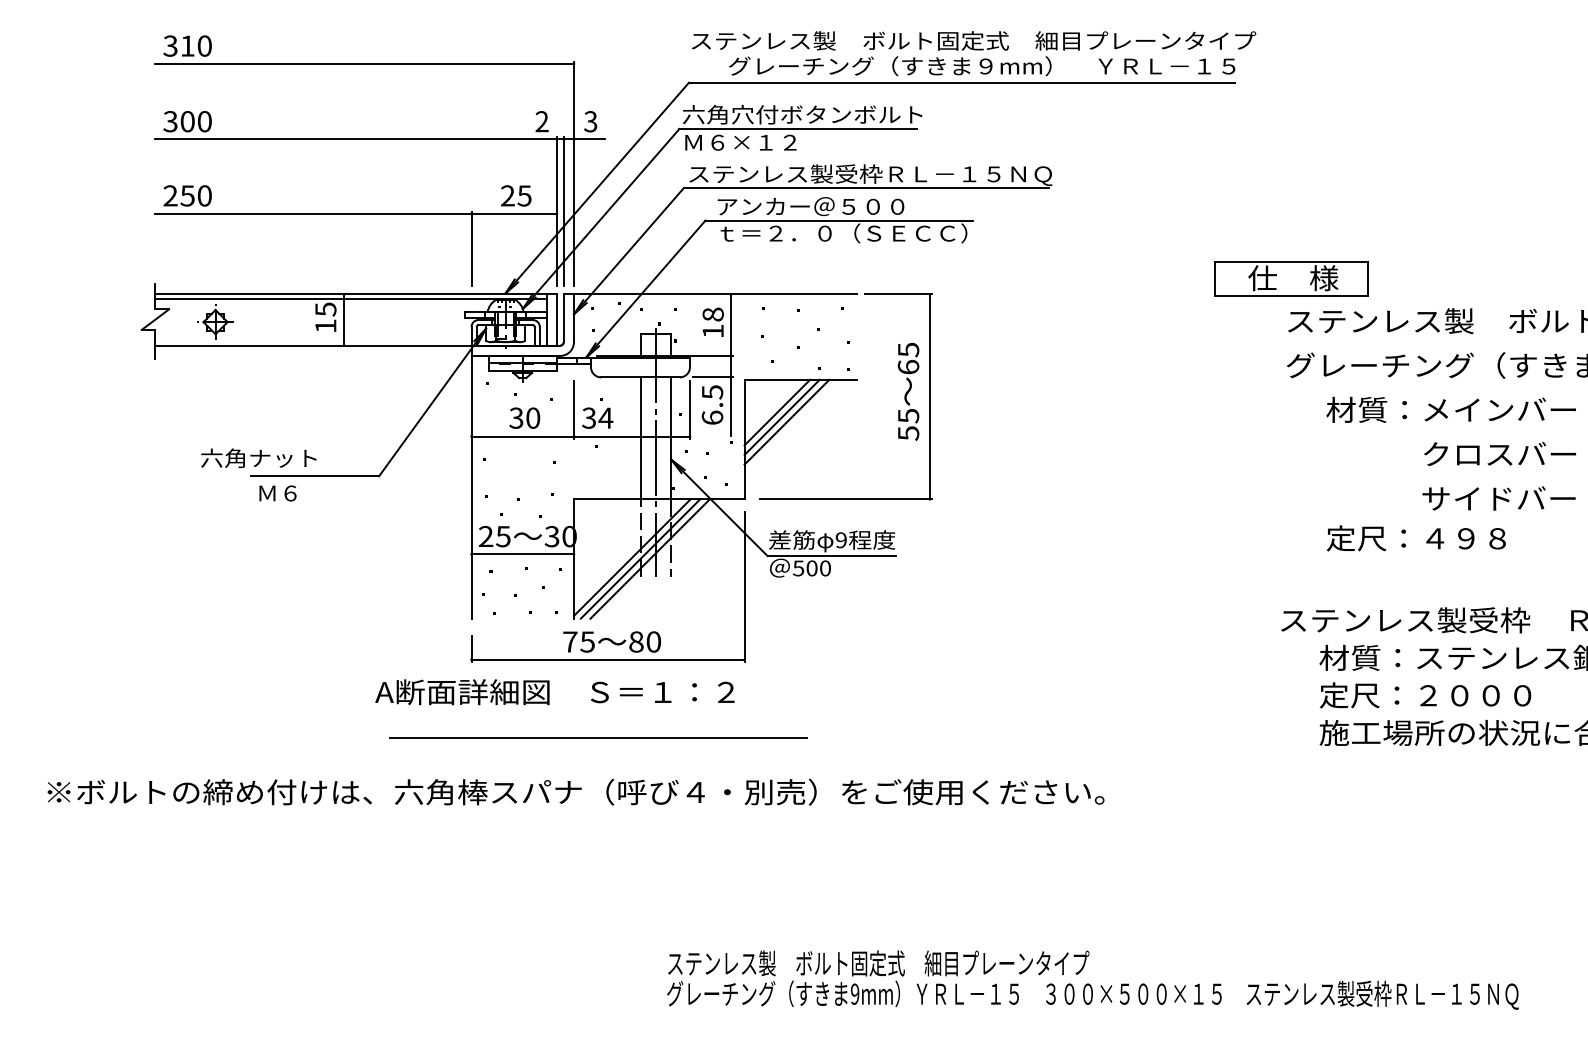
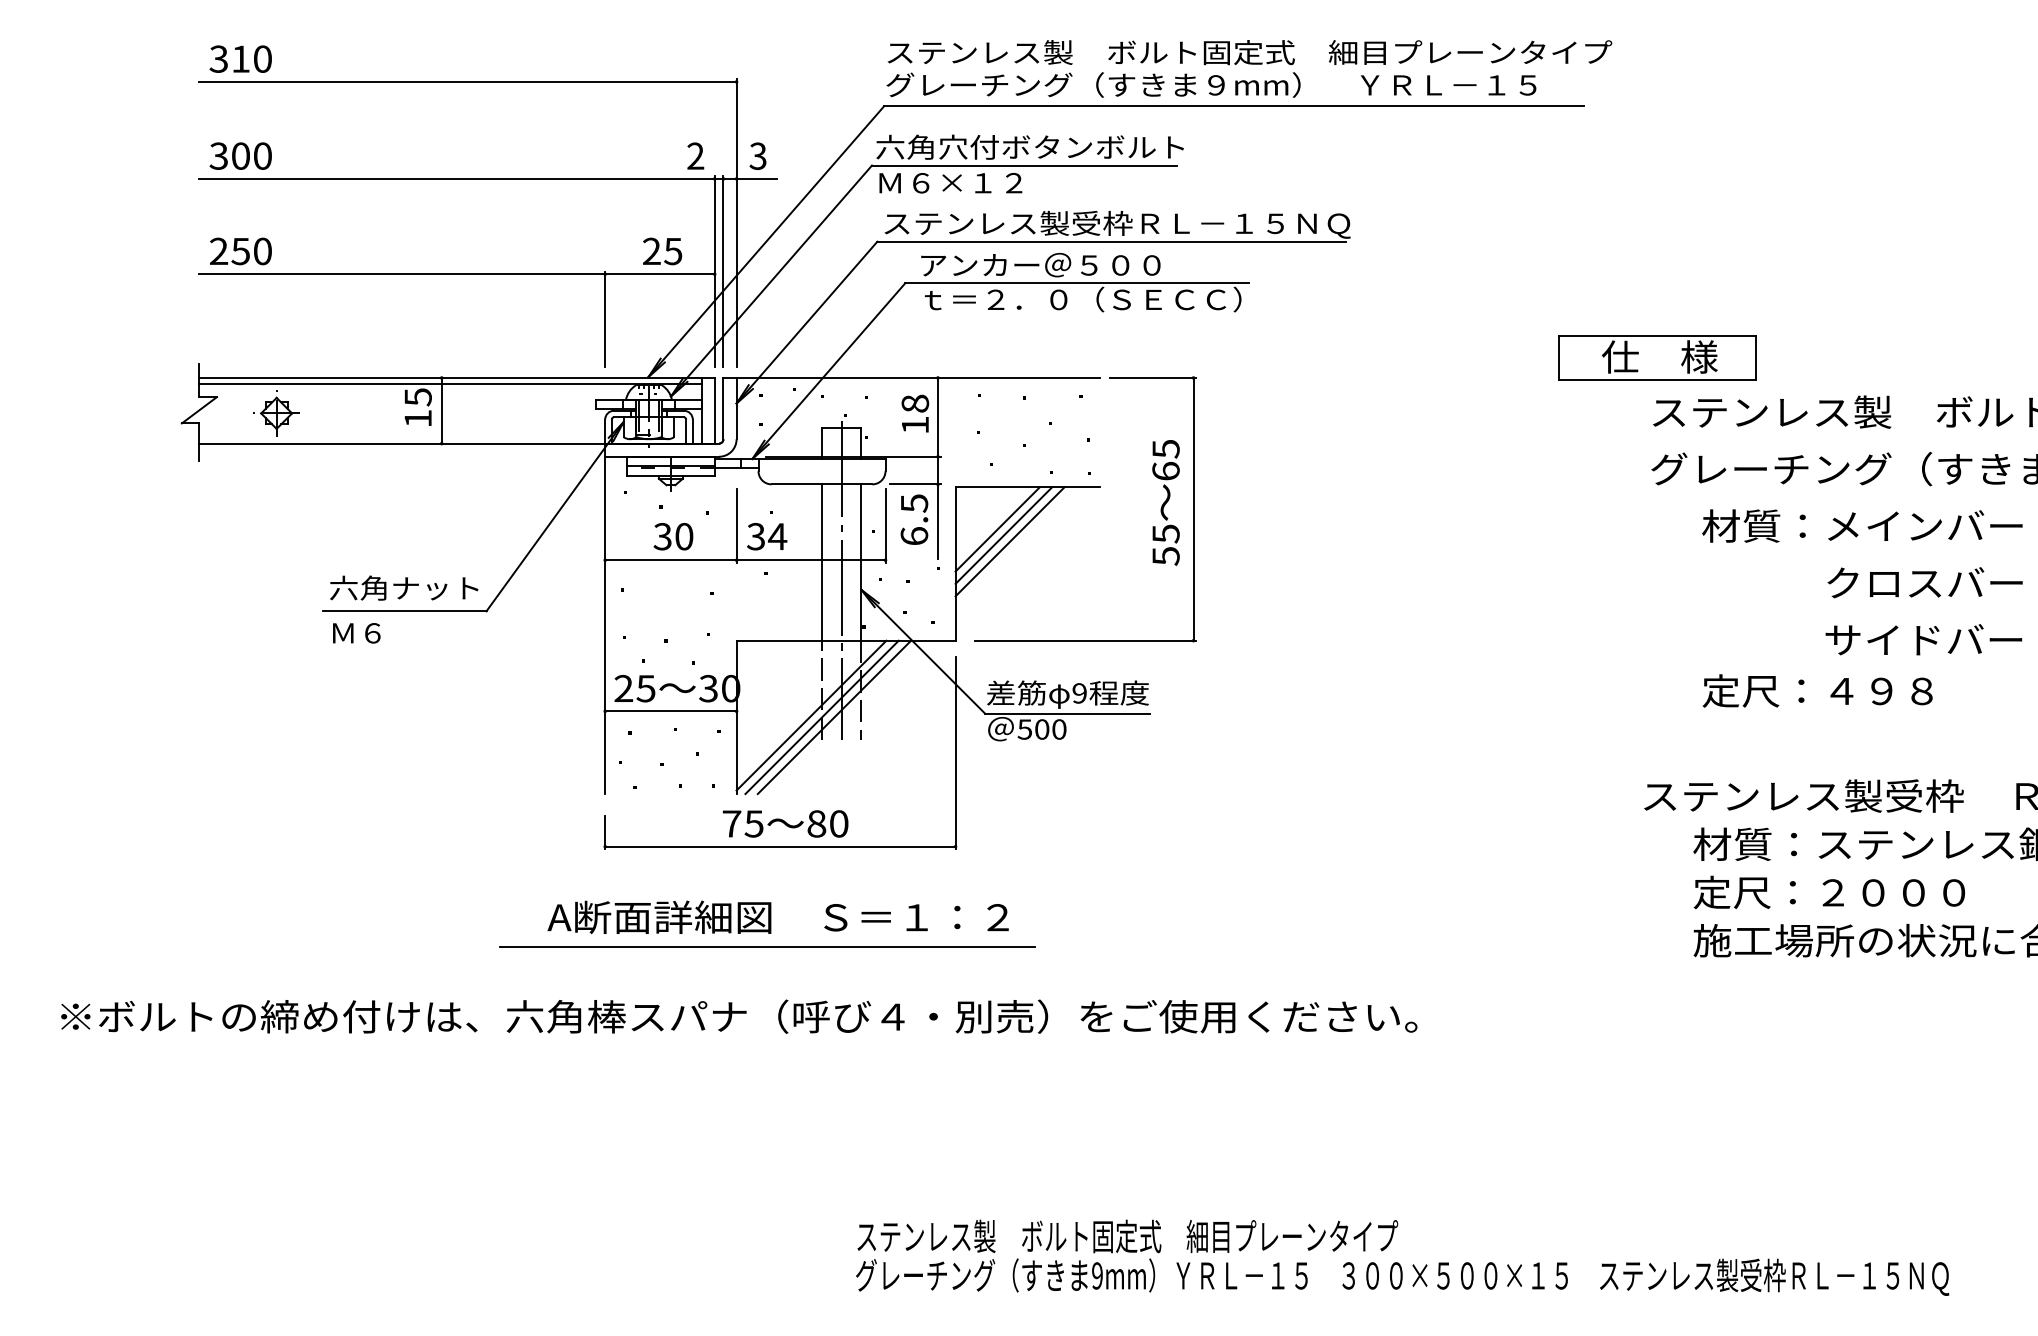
text: (982, 65) -> (1211, 84), moved
text: (259, 457) -> (404, 587), moved
text: (554, 692) -> (777, 917), moved

